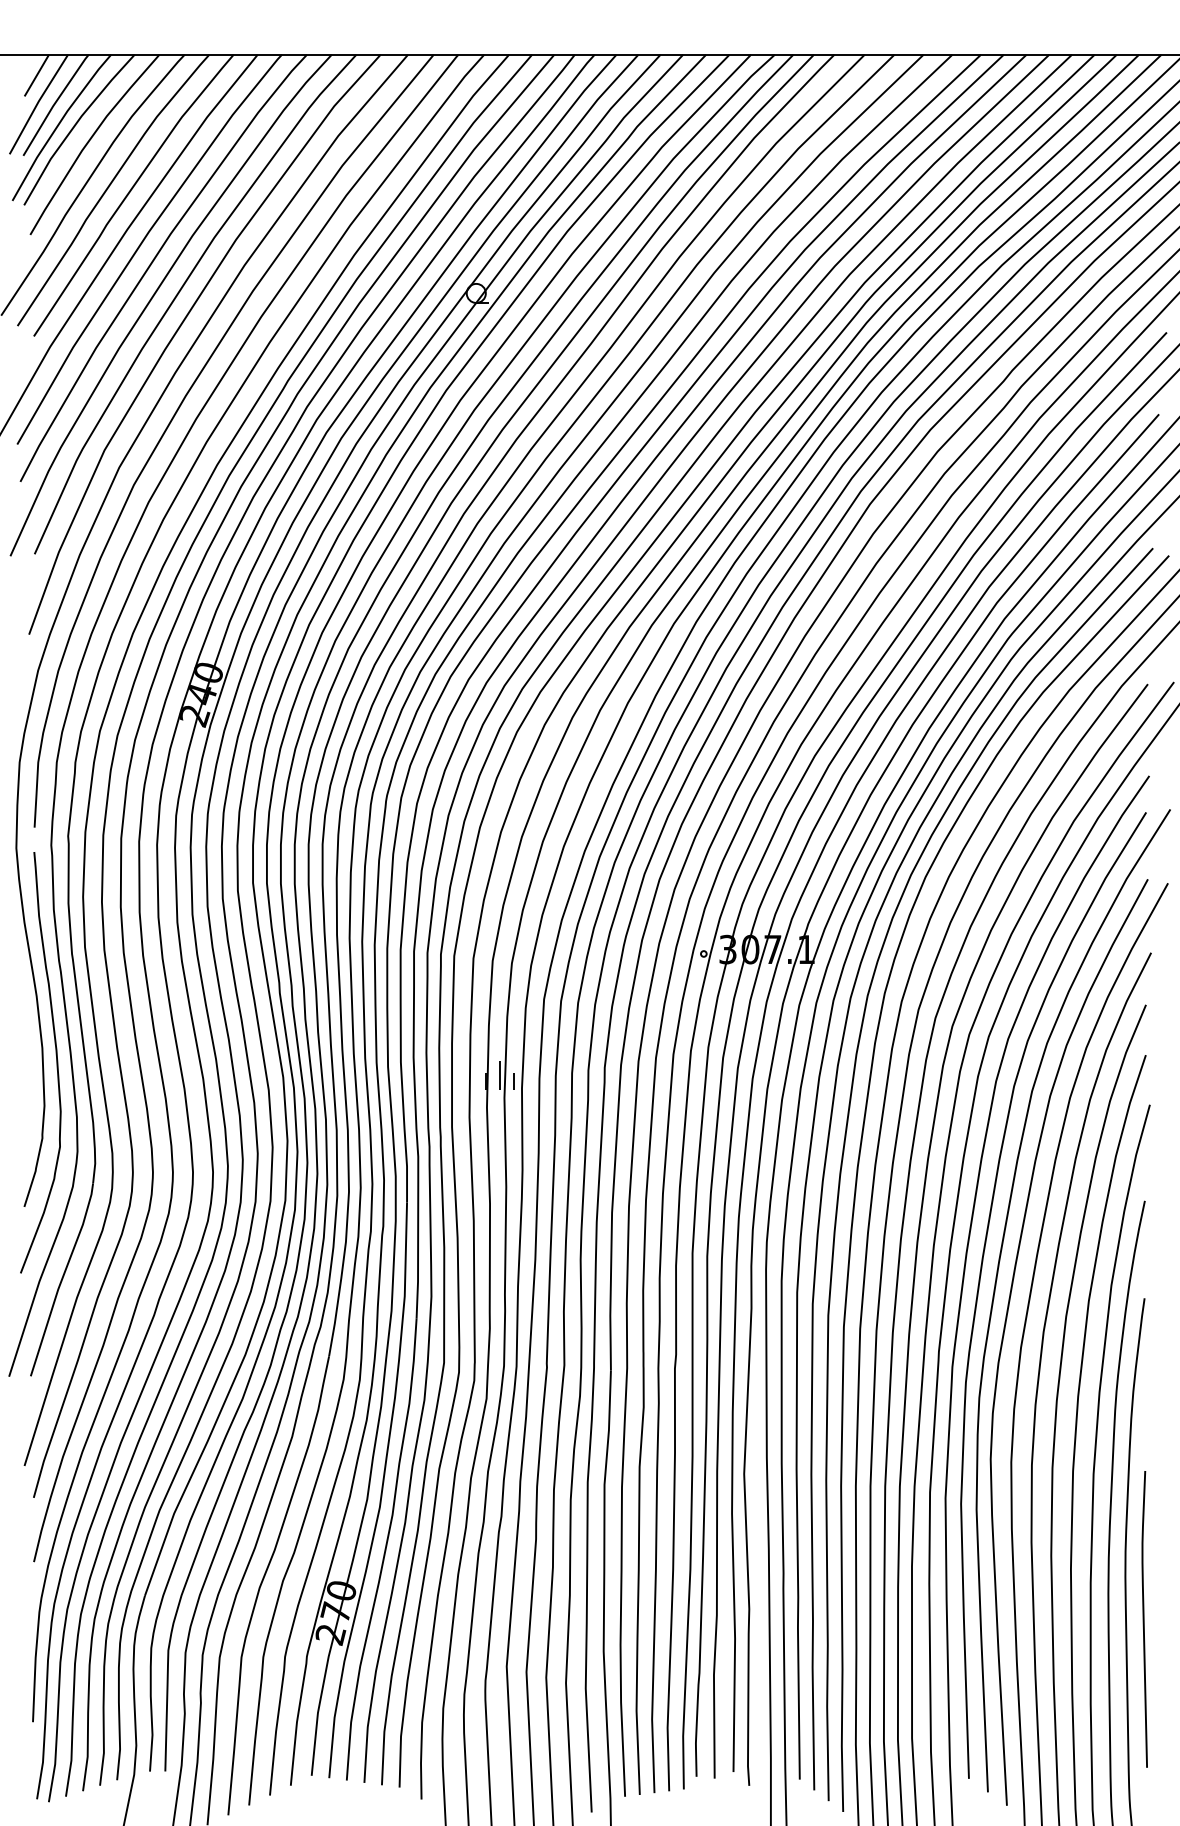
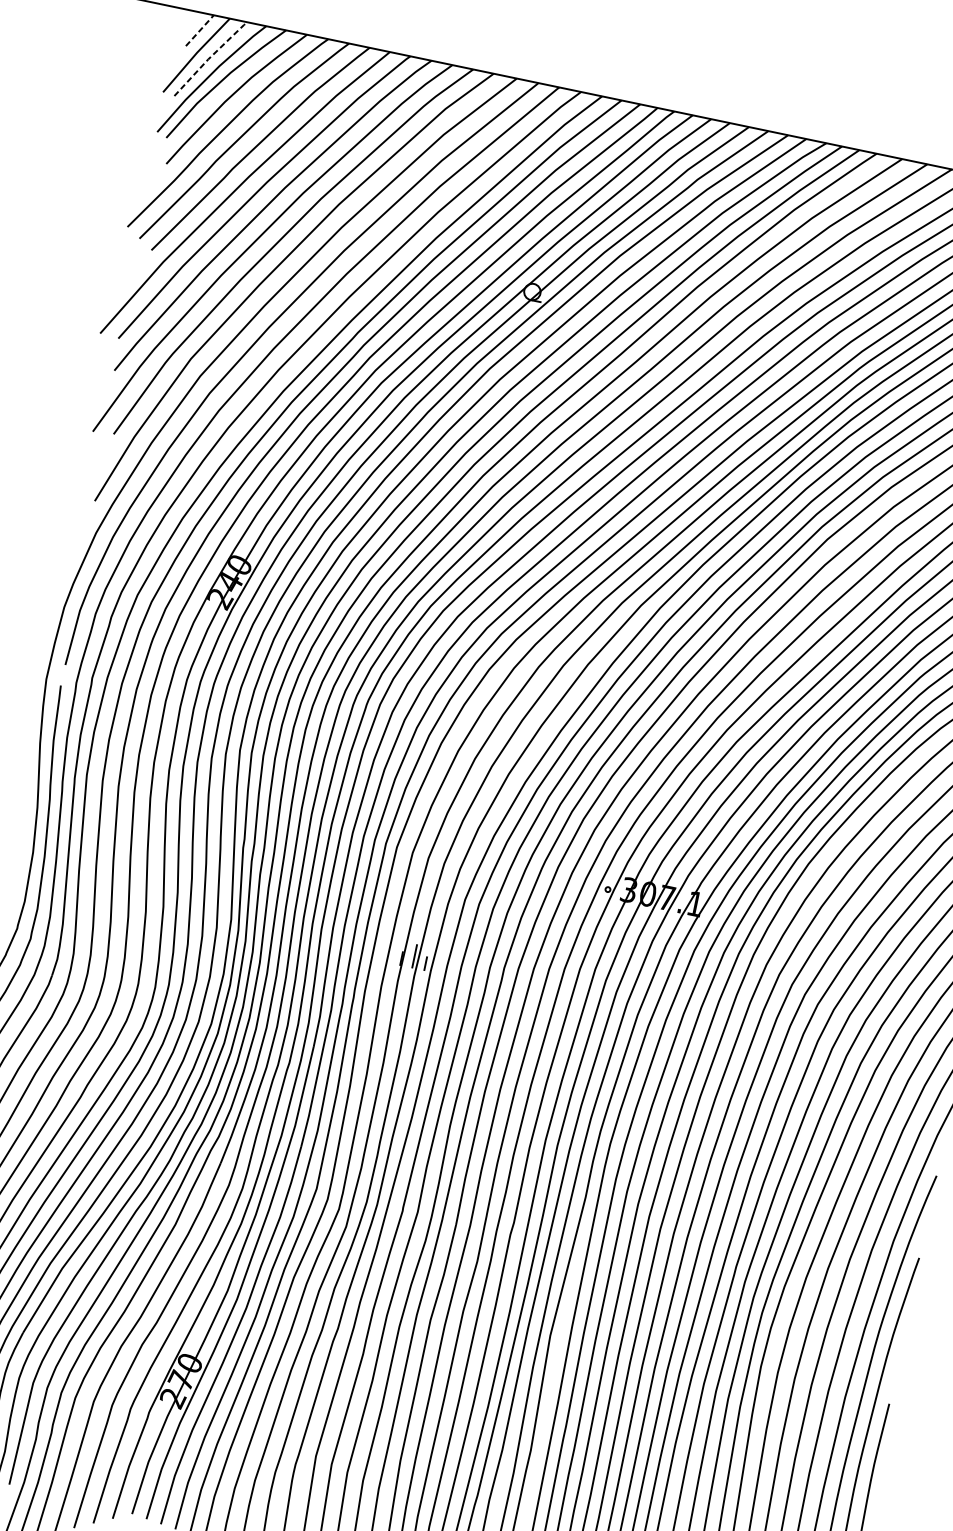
line: (37, 75) -> (200, 30), solid -> dashed
line: (54, 103) -> (209, 57), solid -> dashed

